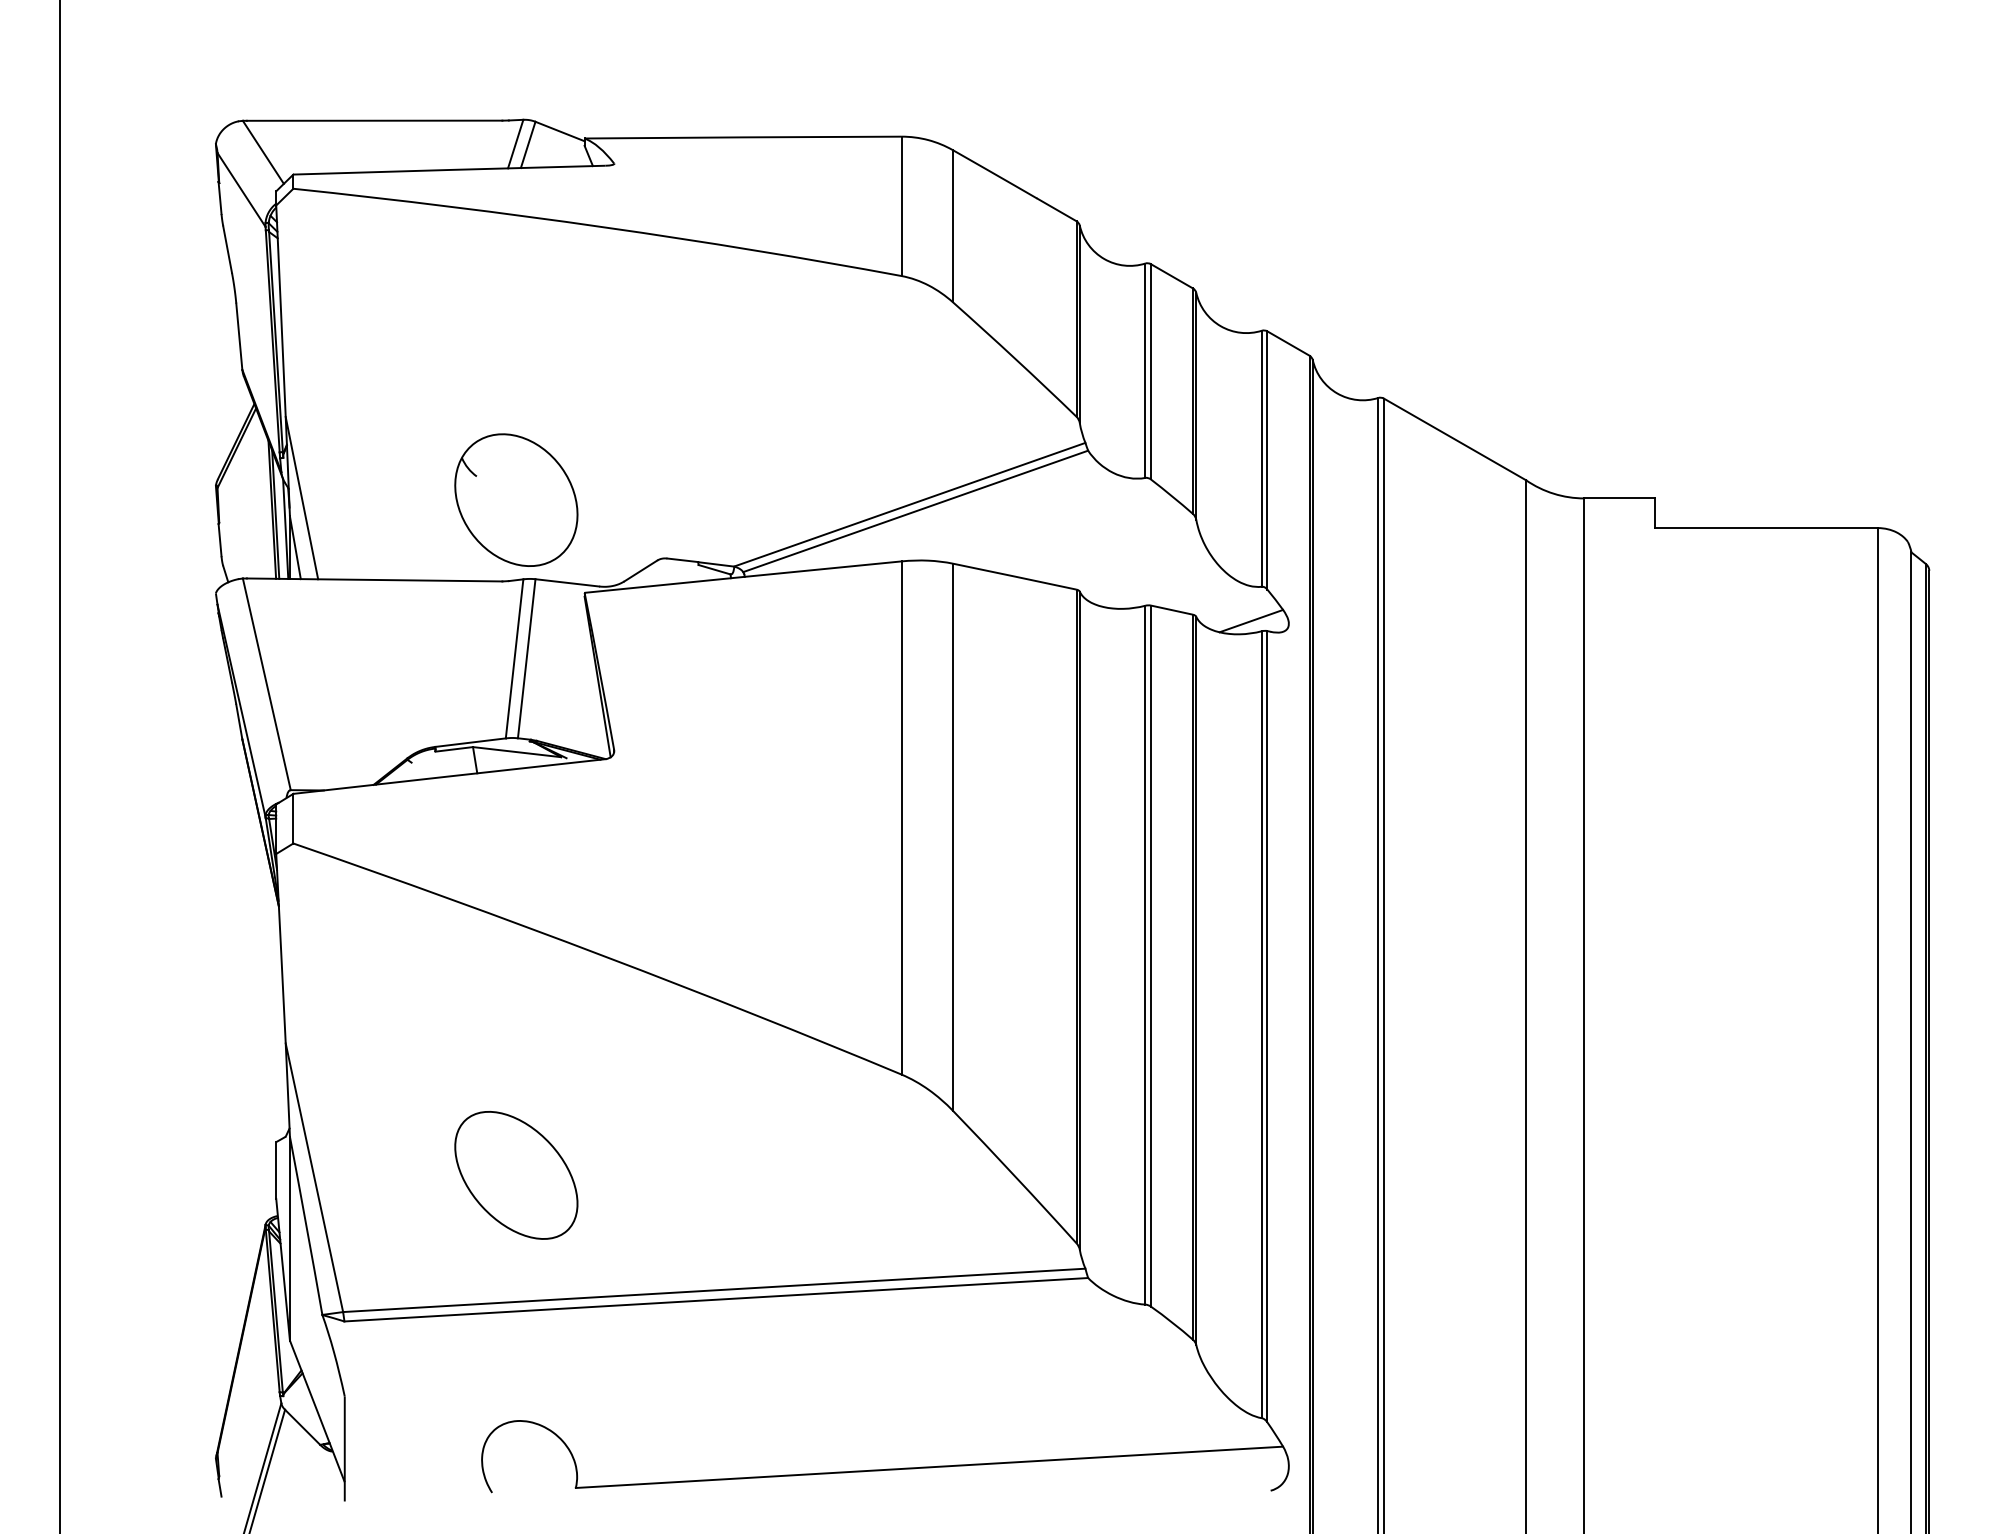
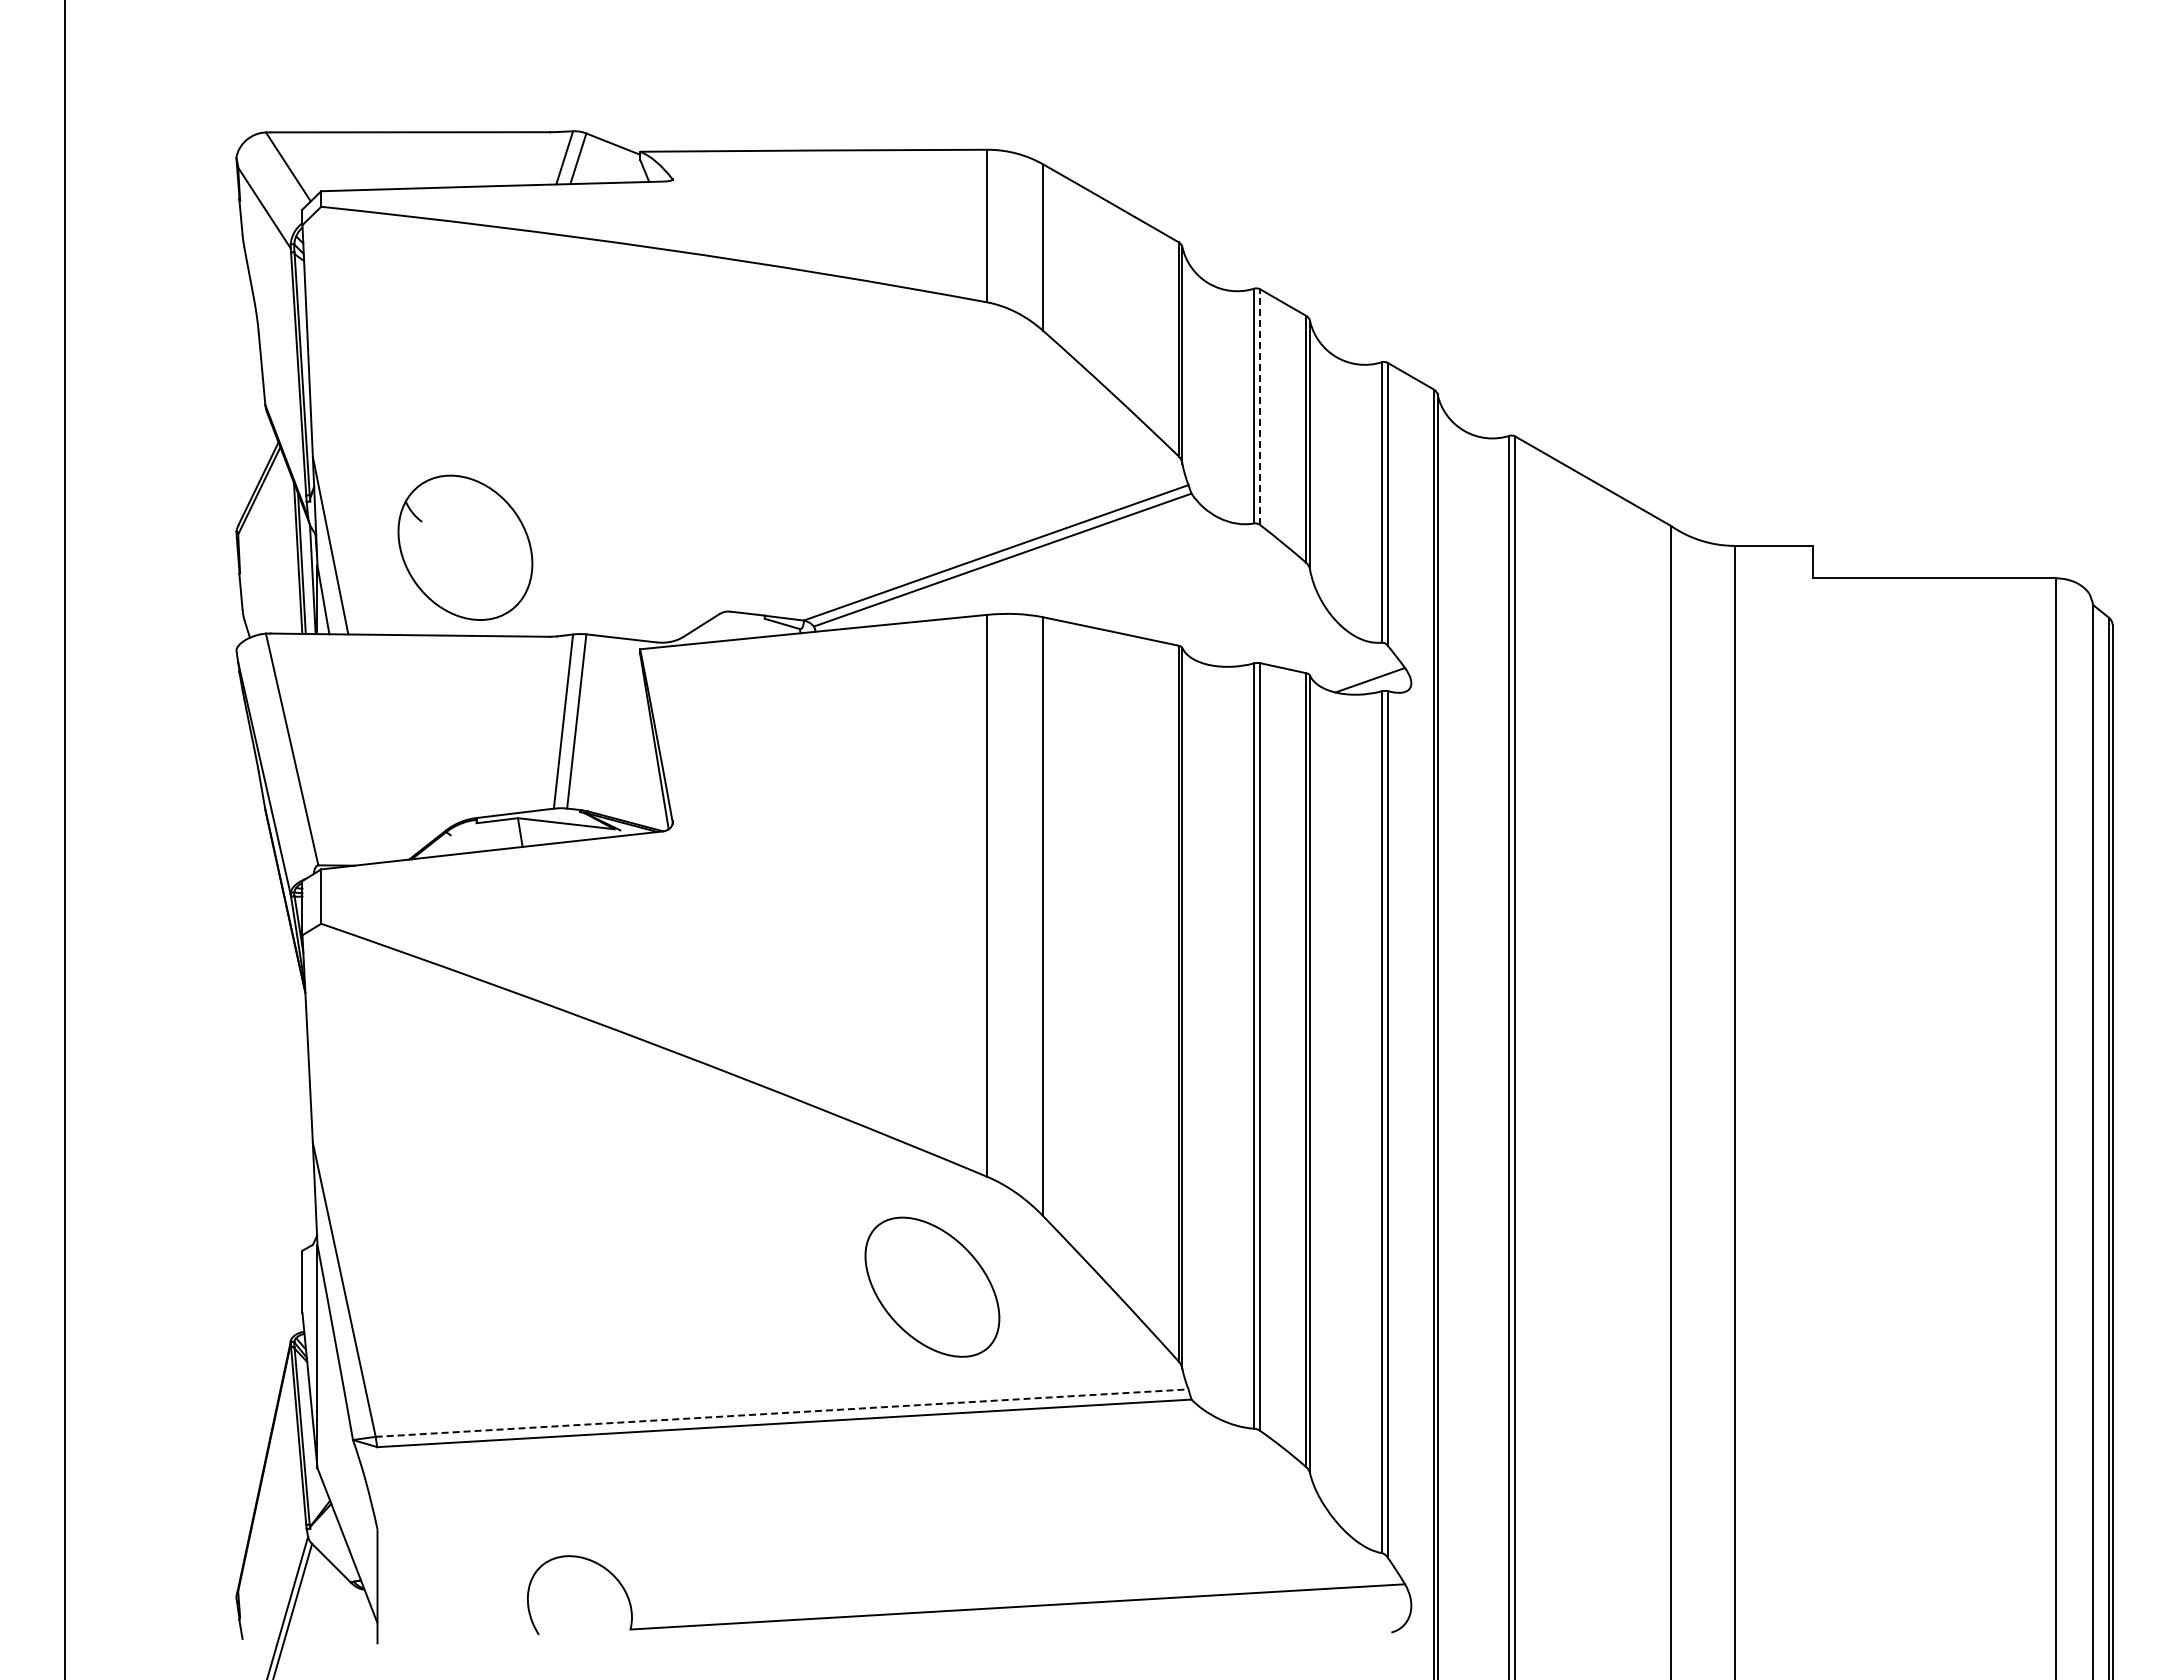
line: (1151, 372) -> (1260, 407), solid -> dashed
part: (516, 499) -> (465, 547), moved
part: (516, 1174) -> (932, 1286), moved
line: (714, 1290) -> (782, 1413), solid -> dashed

